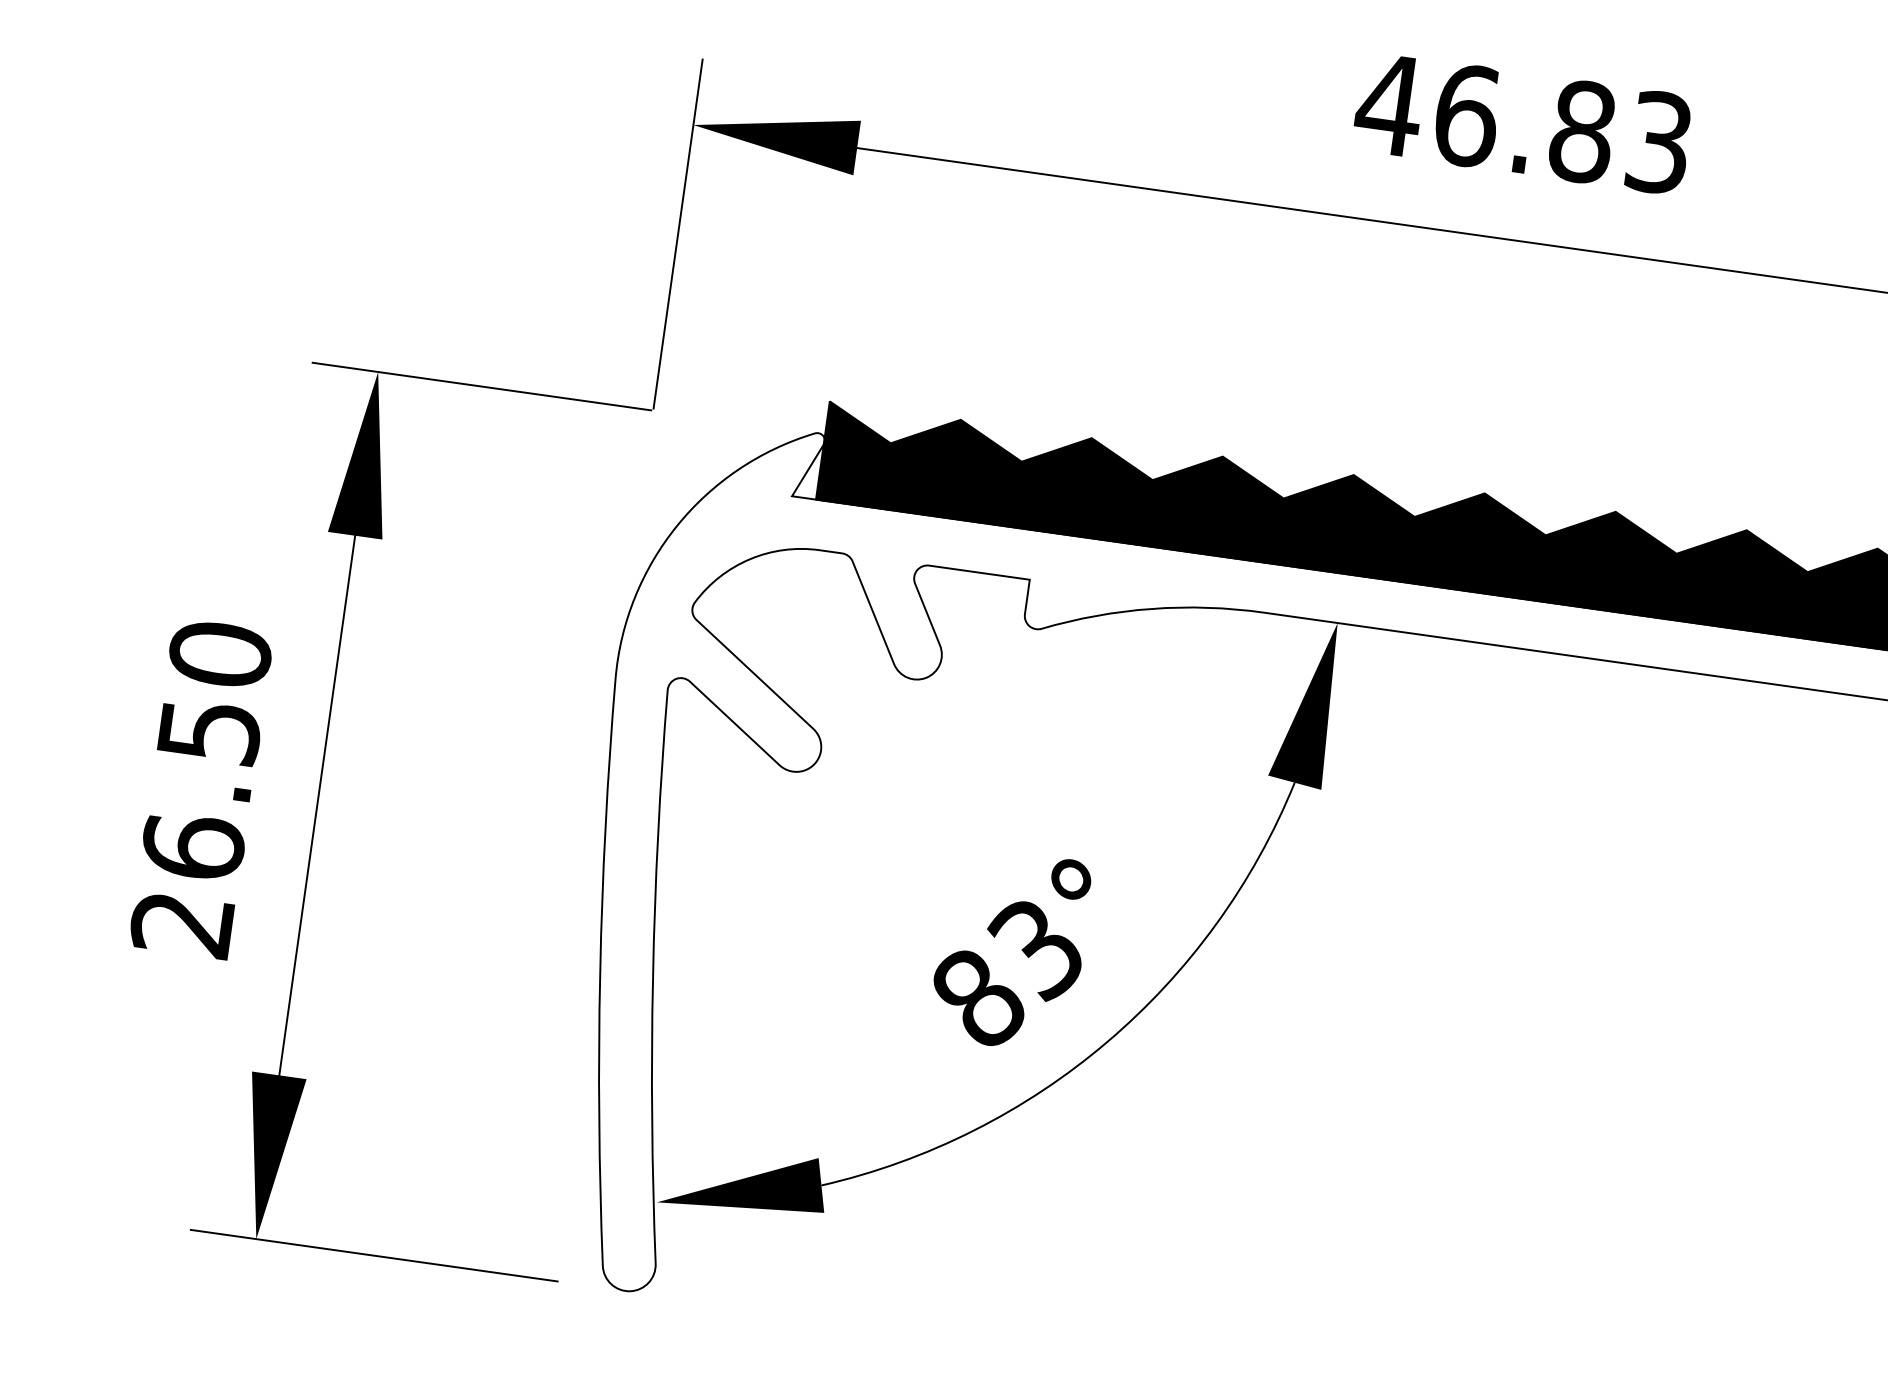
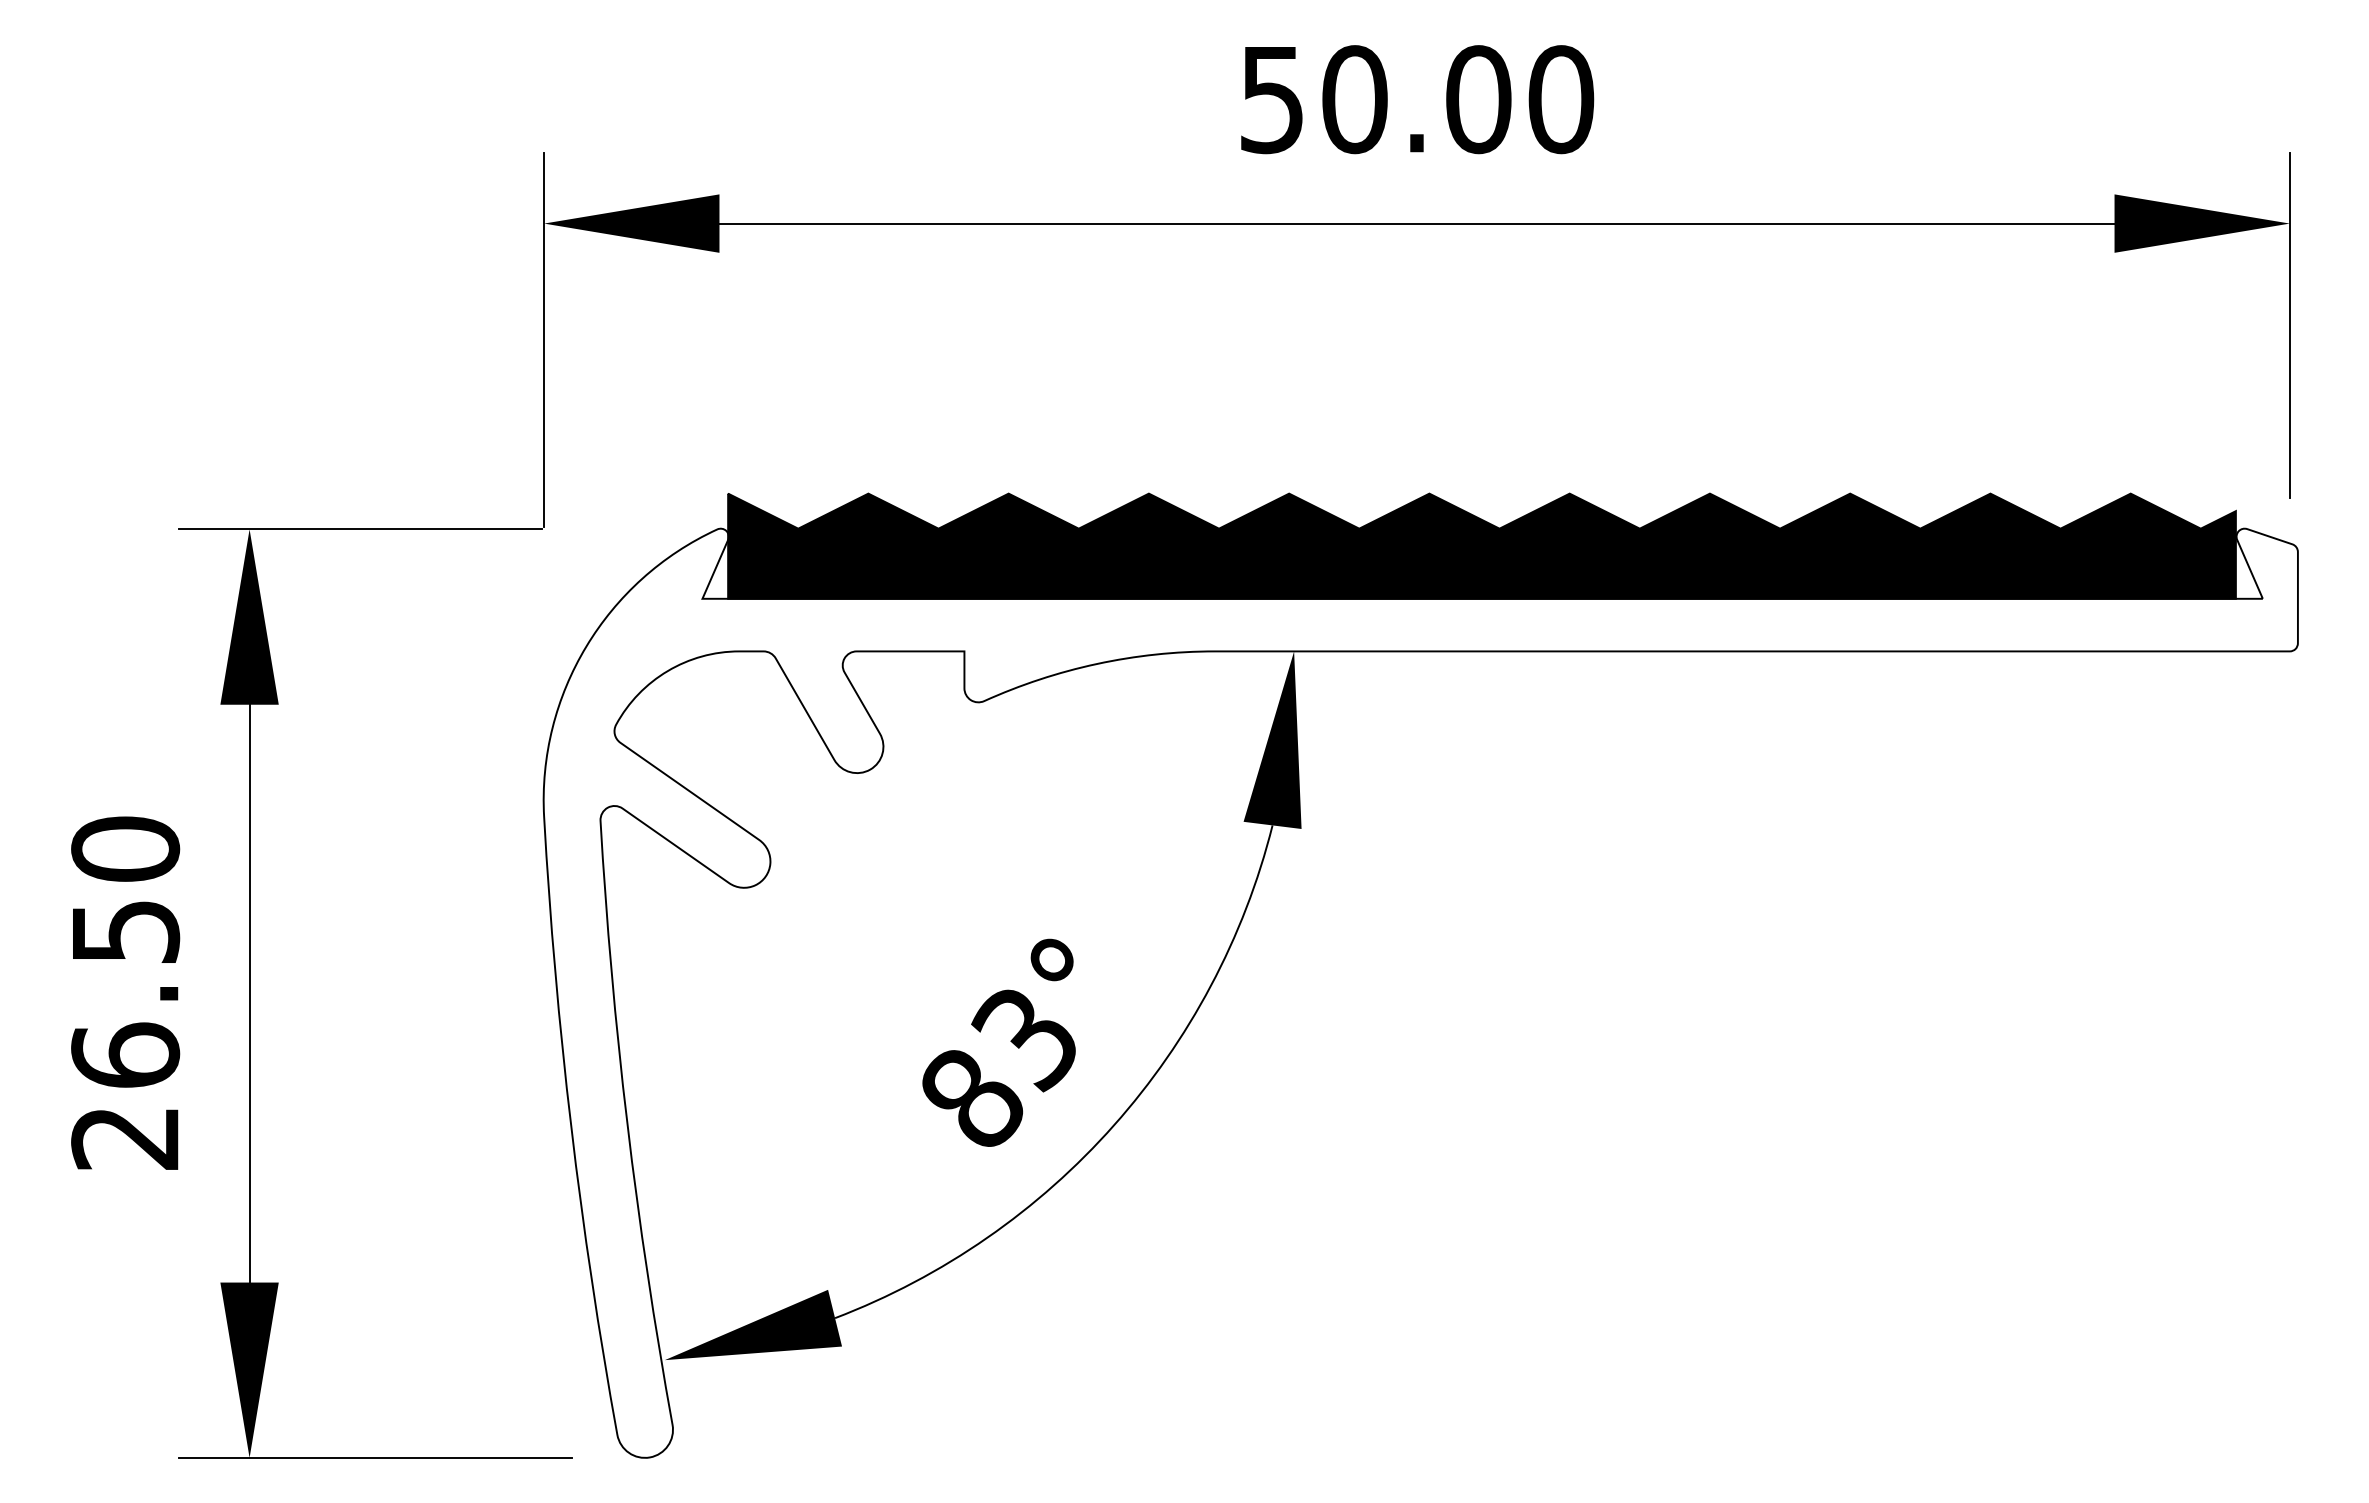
text: (1523, 123) -> (1415, 99), 46.83 -> 50.00

